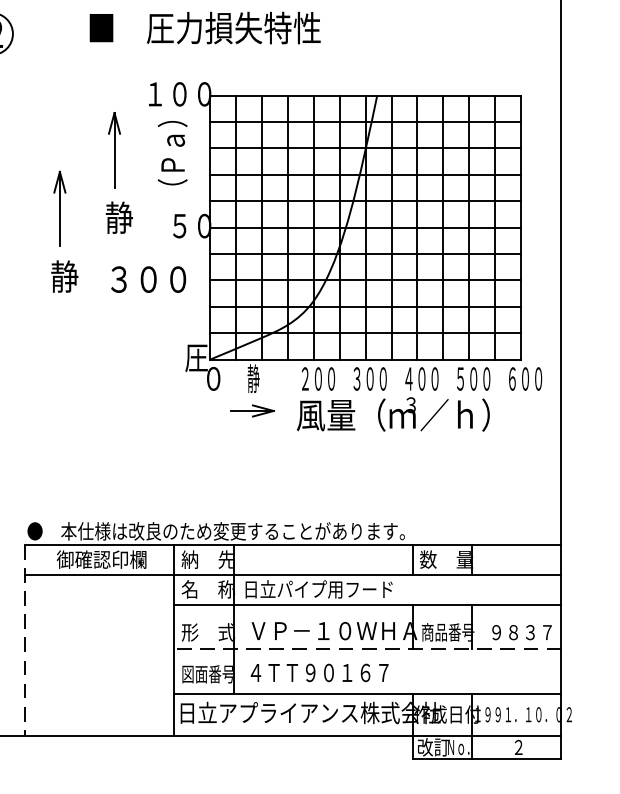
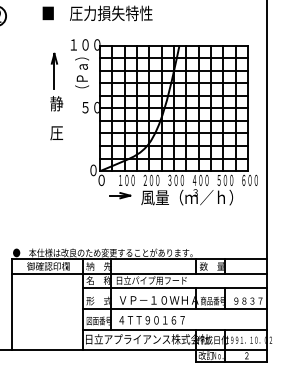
part: (64, 229) -> (30, 109), removed
text: (146, 280) -> (69, 133), ３００ -> 圧
text: (196, 358) -> (93, 170), 圧 -> ０
text: (263, 377) -> (125, 179), 静 -> １００
line: (26, 641) -> (12, 305), dashed -> solid
line: (366, 650) -> (174, 309), dashed -> solid

